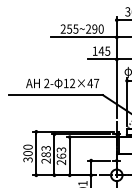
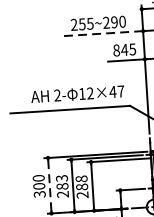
line: (83, 37) -> (100, 33), solid -> dashed
text: (94, 50) -> (115, 49), 145 -> 845
text: (60, 152) -> (80, 182), 263 -> 288
line: (36, 154) -> (50, 186), solid -> dashed

